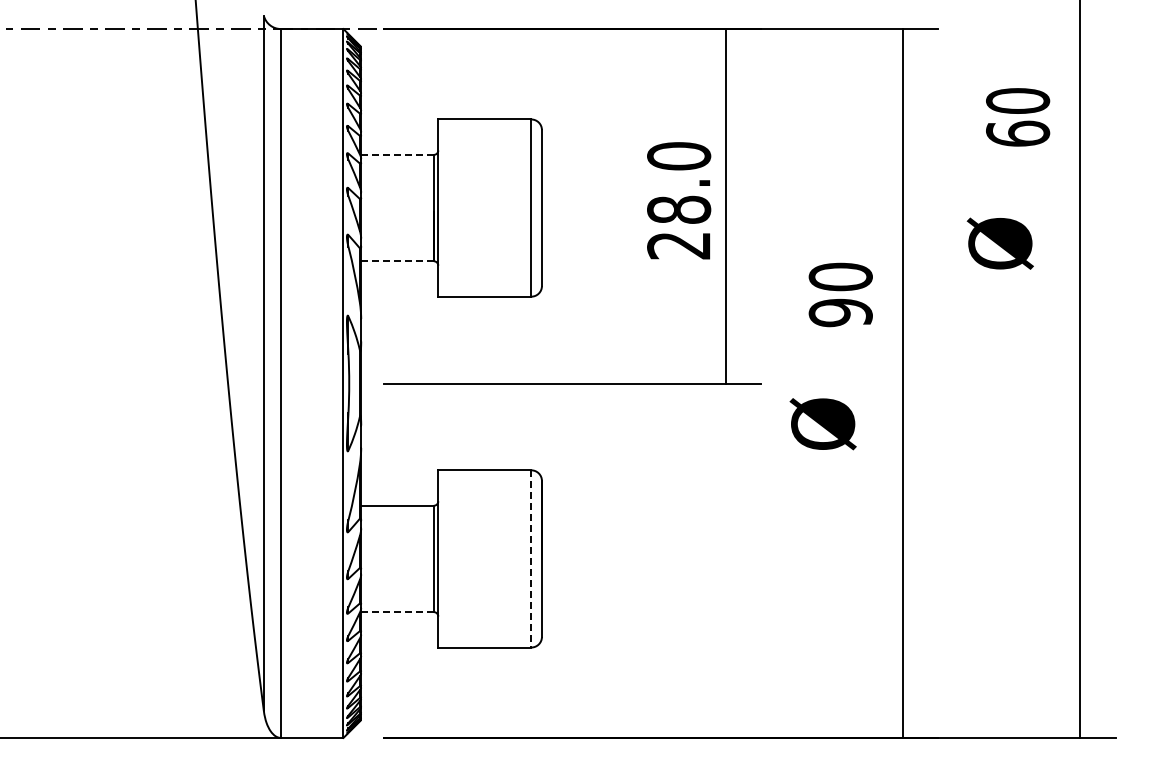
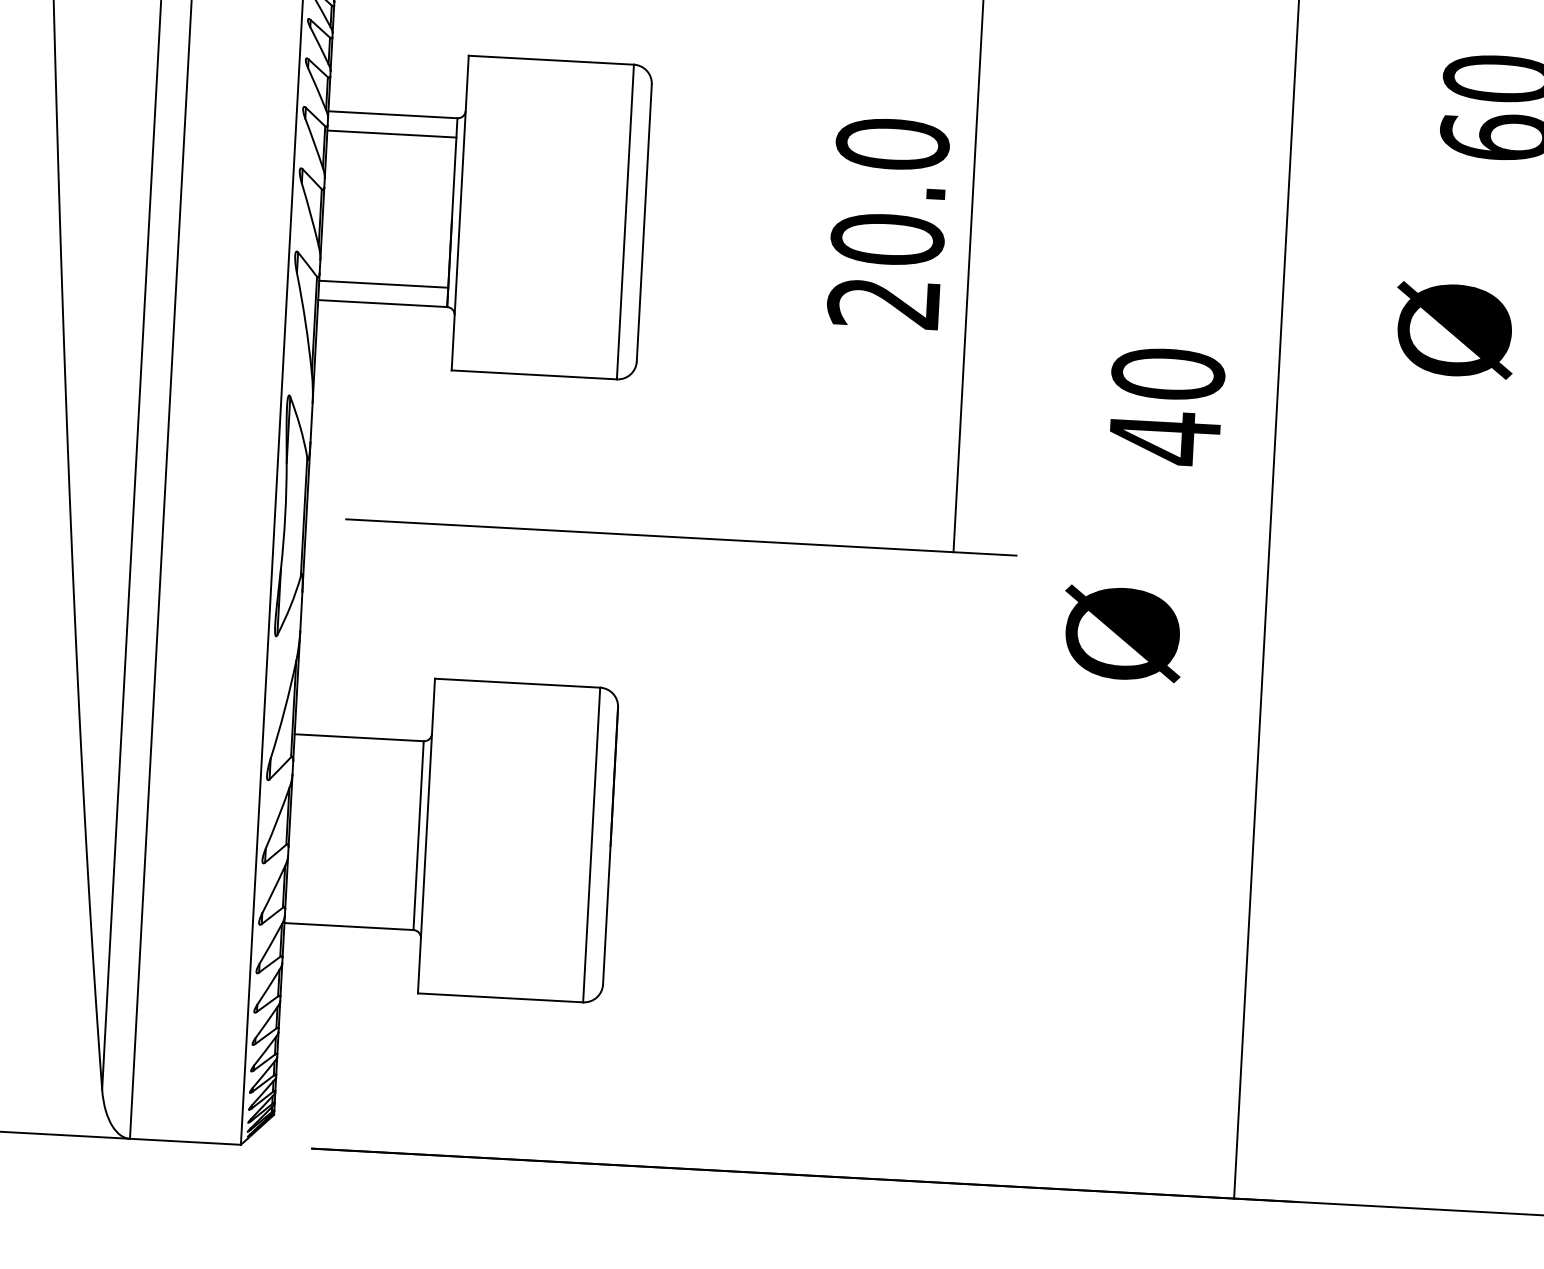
line: (397, 154) -> (392, 114), dashed -> solid
line: (397, 165) -> (391, 133), added
text: (678, 209) -> (886, 238), 28.0 -> 20.0
line: (397, 250) -> (383, 284), added
line: (398, 261) -> (384, 304), dashed -> solid
text: (840, 312) -> (1164, 437), 90 -> 40
line: (531, 558) -> (592, 844), dashed -> solid
line: (398, 612) -> (350, 927), dashed -> solid

